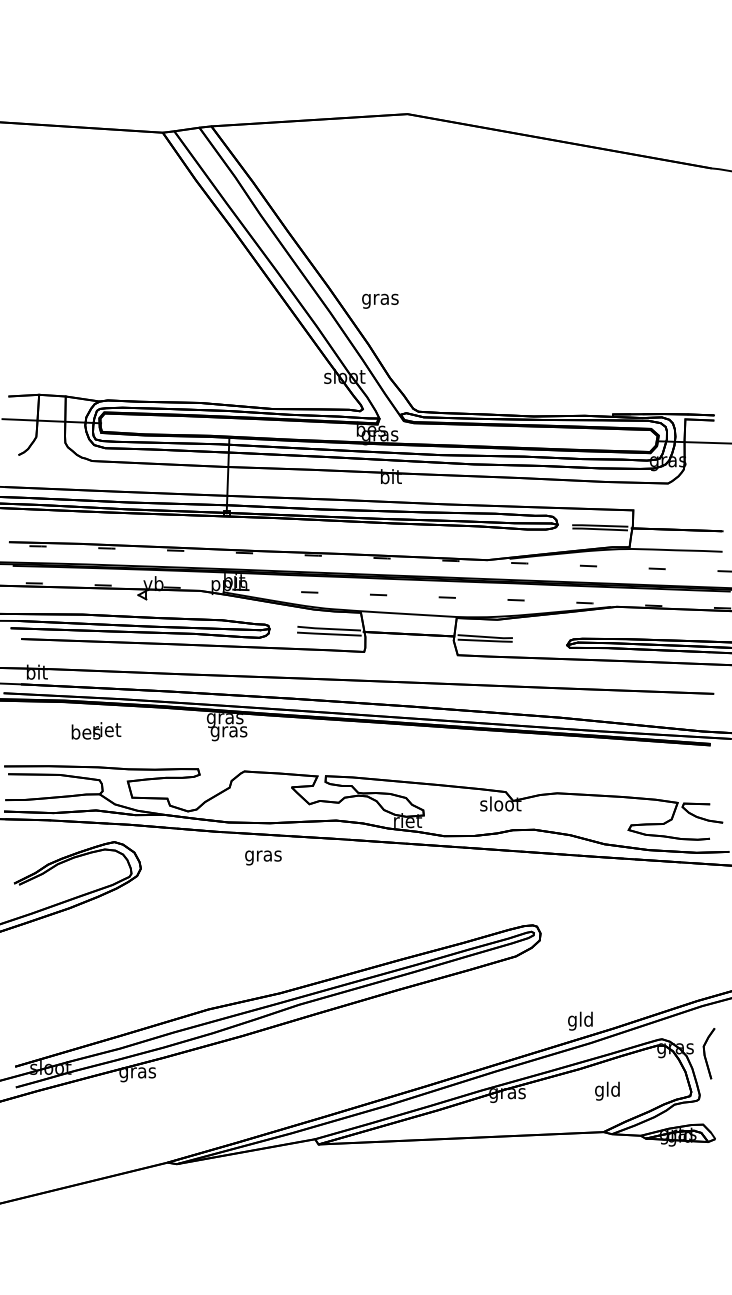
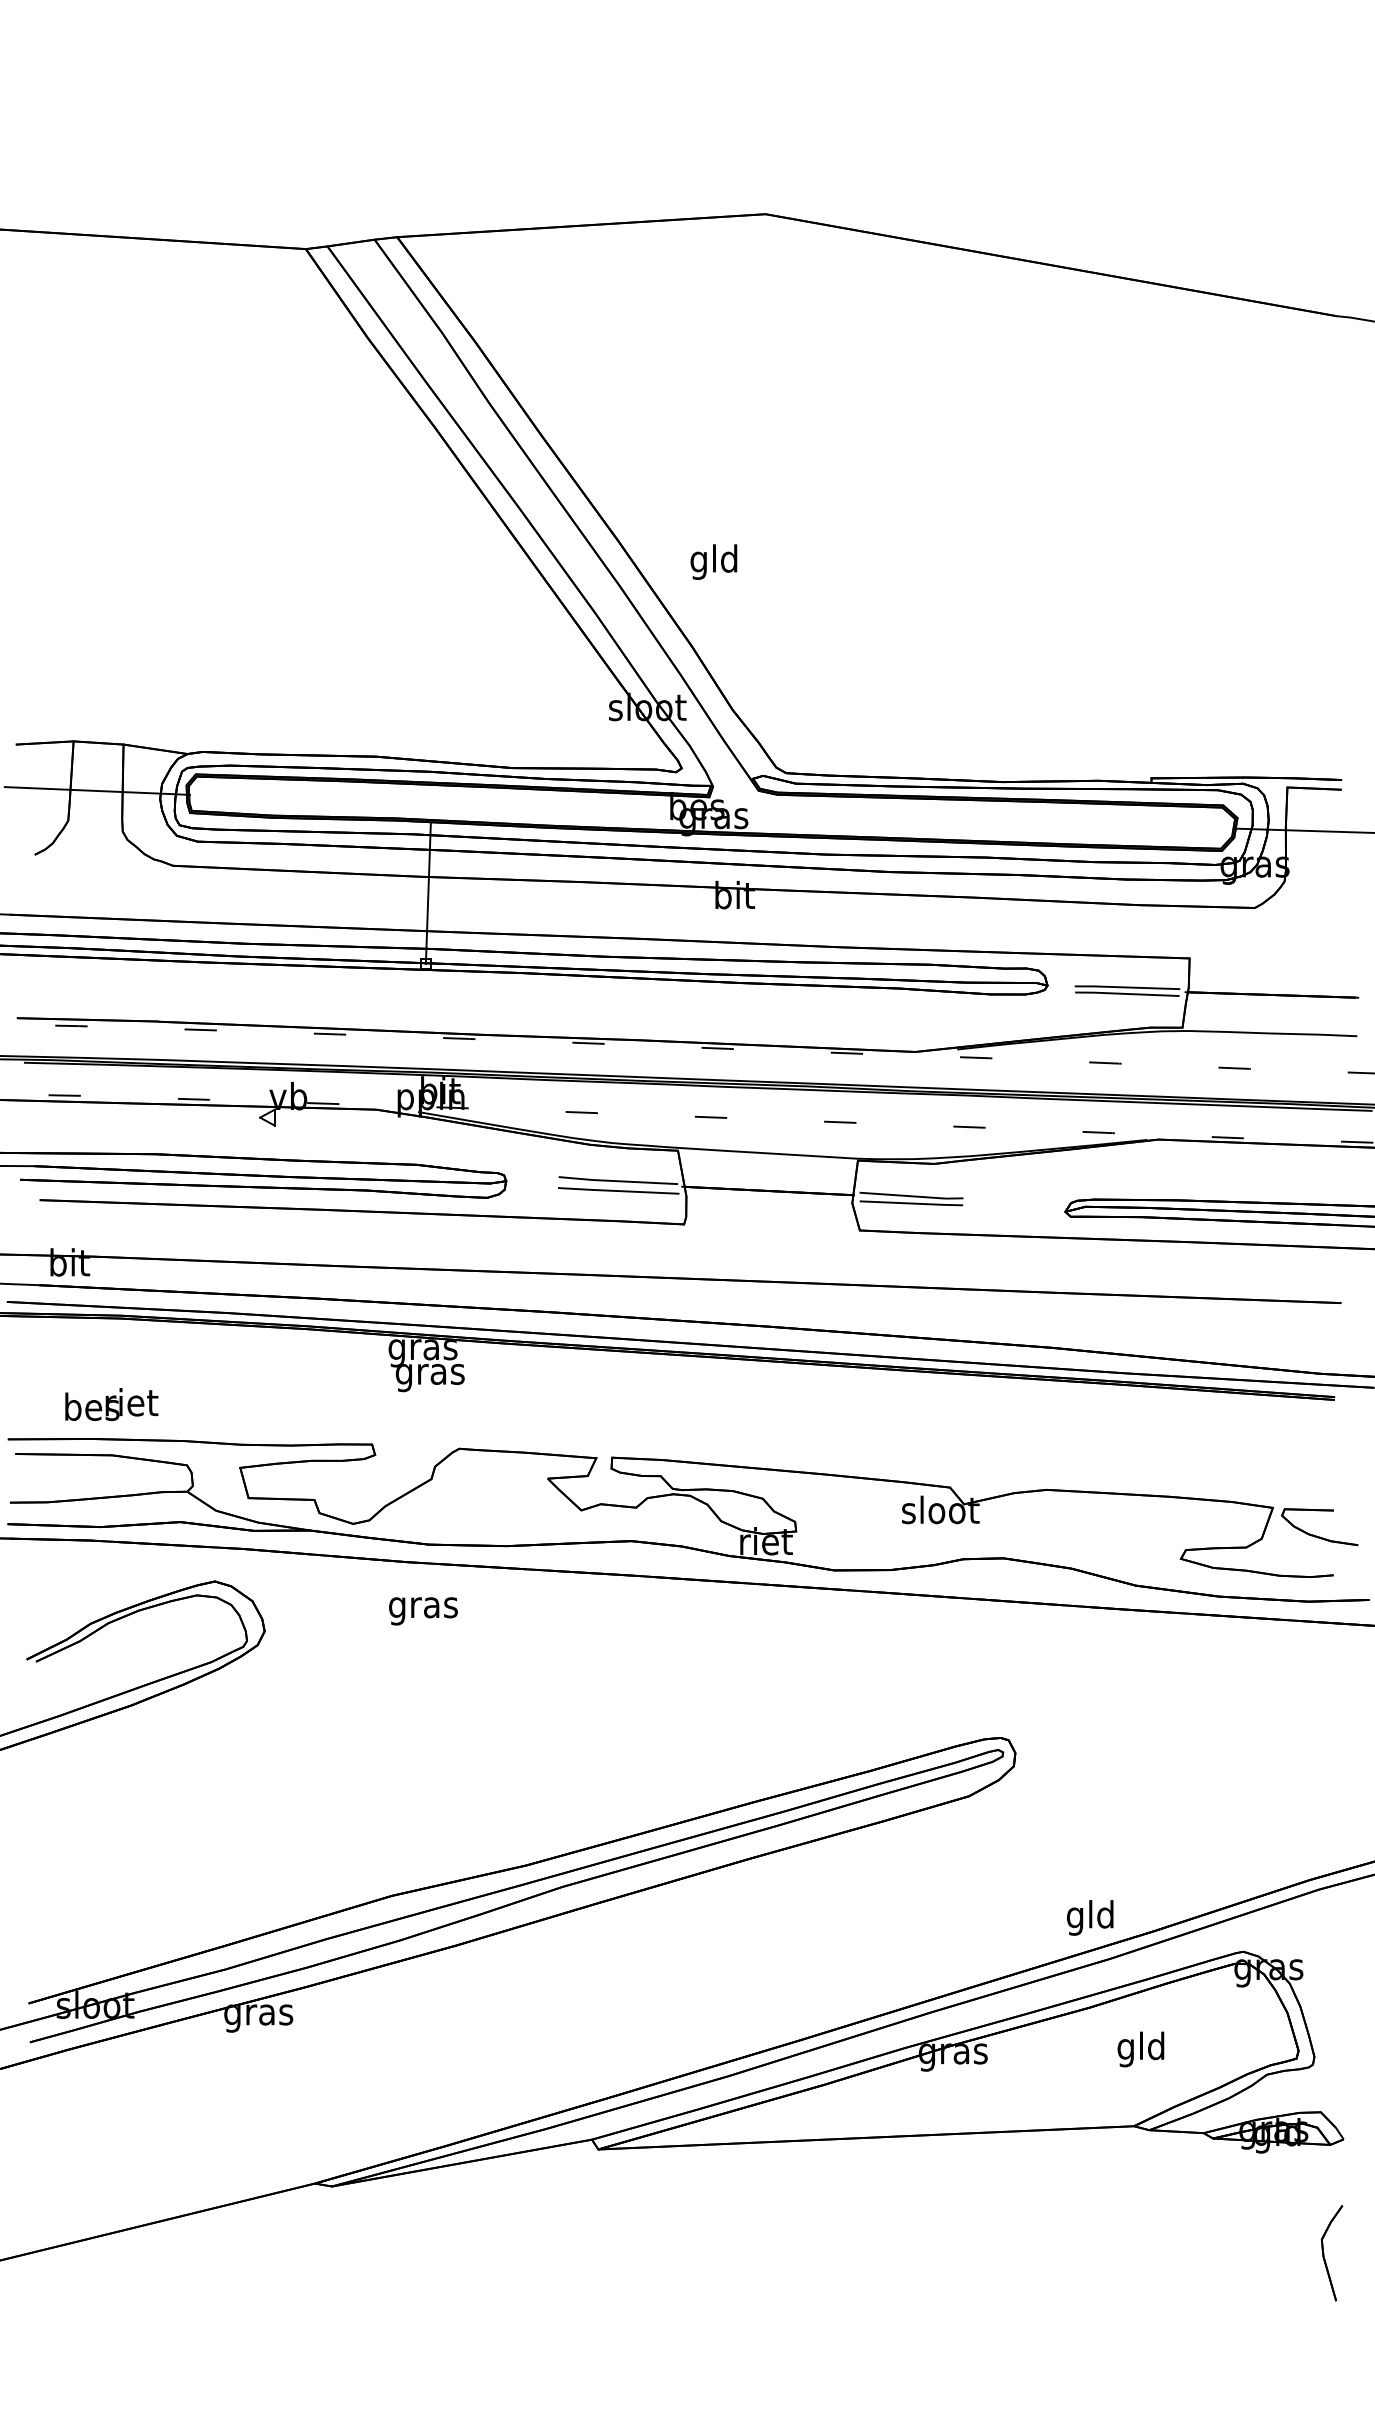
text: (380, 298) -> (714, 560), gras -> gld
text: (96, 730) -> (111, 1403), moved
text: (263, 857) -> (423, 1610), moved
part: (708, 1053) -> (1330, 2252), moved

